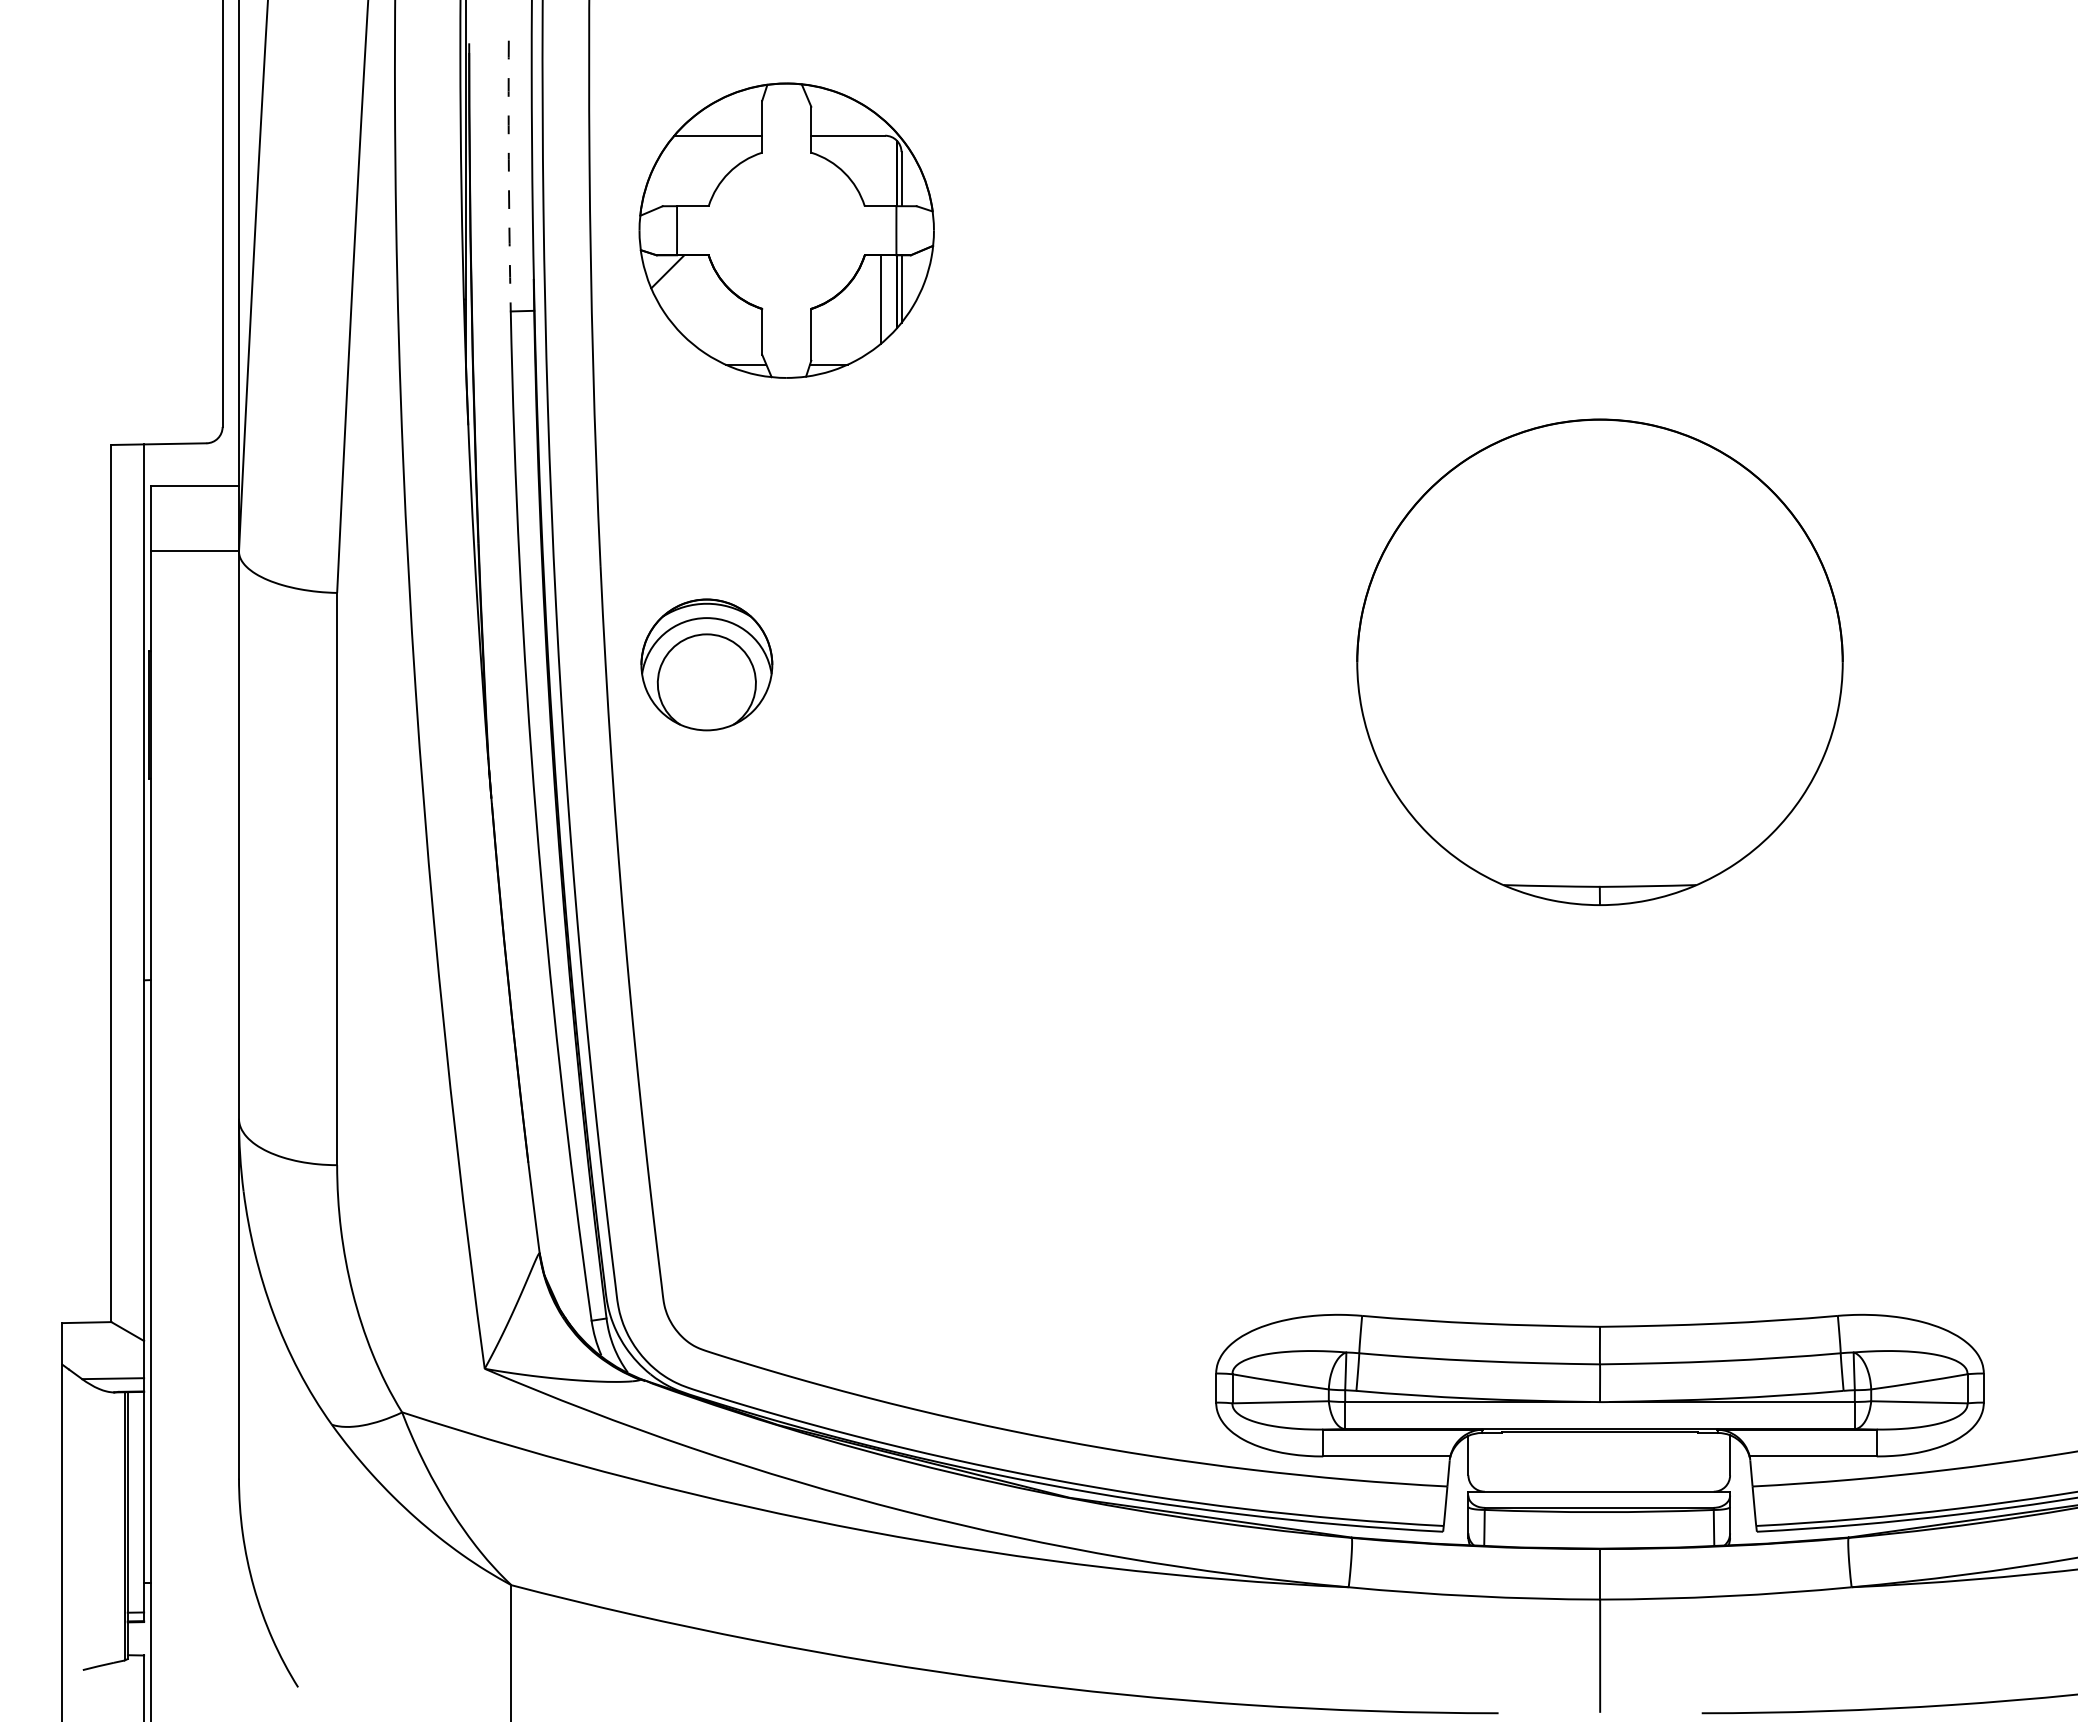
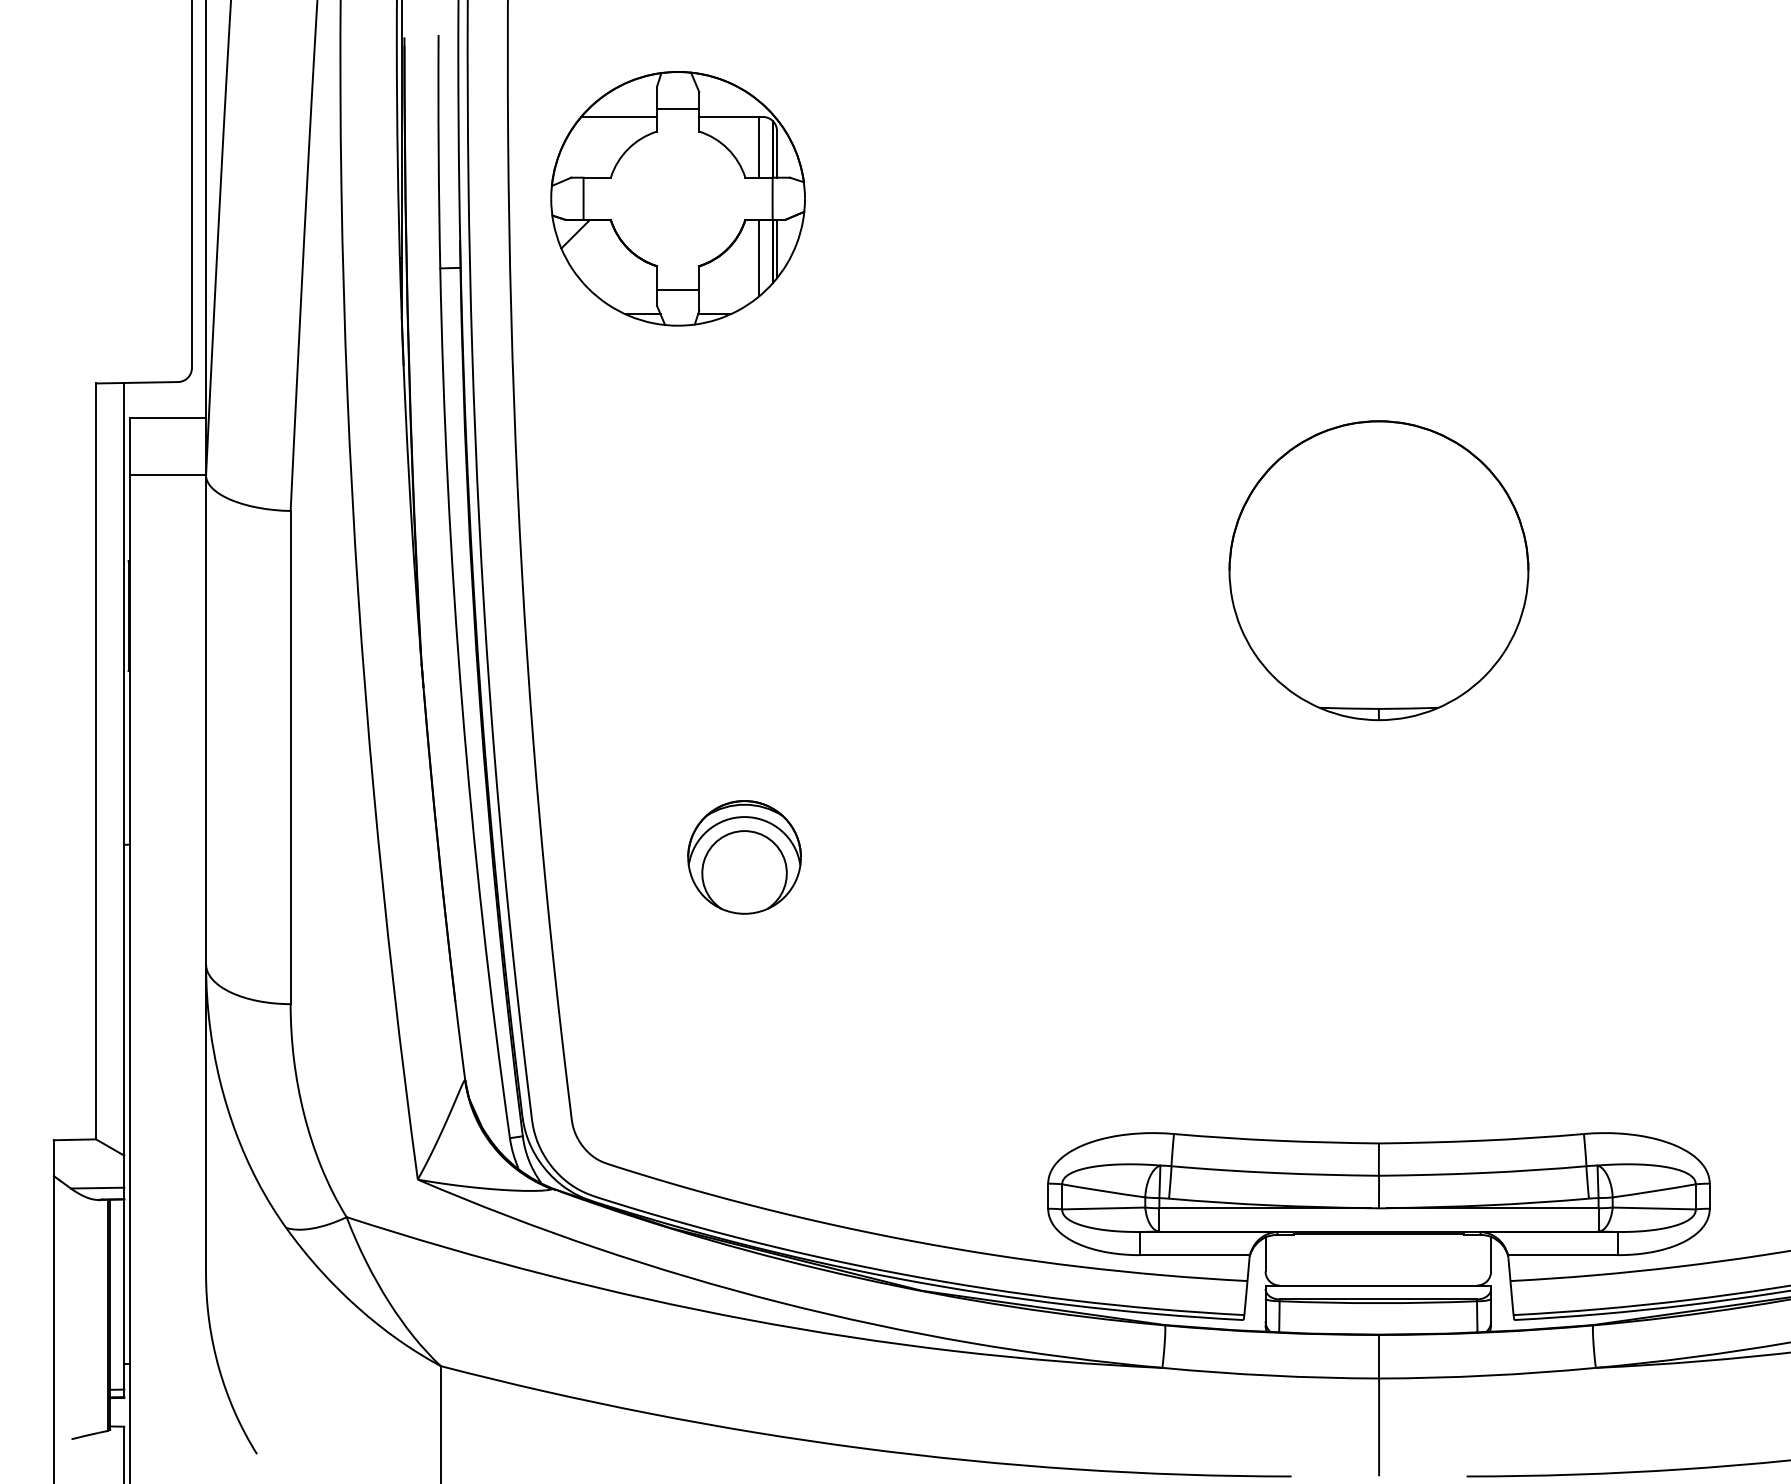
line: (786, 126) -> (677, 109), added
line: (880, 170) -> (758, 146), added
arc: (508, 176) -> (438, 152), dashed -> solid
line: (786, 336) -> (677, 289), added
part: (1599, 661) -> (1378, 570), size x0.71
part: (706, 664) -> (744, 857), moved

